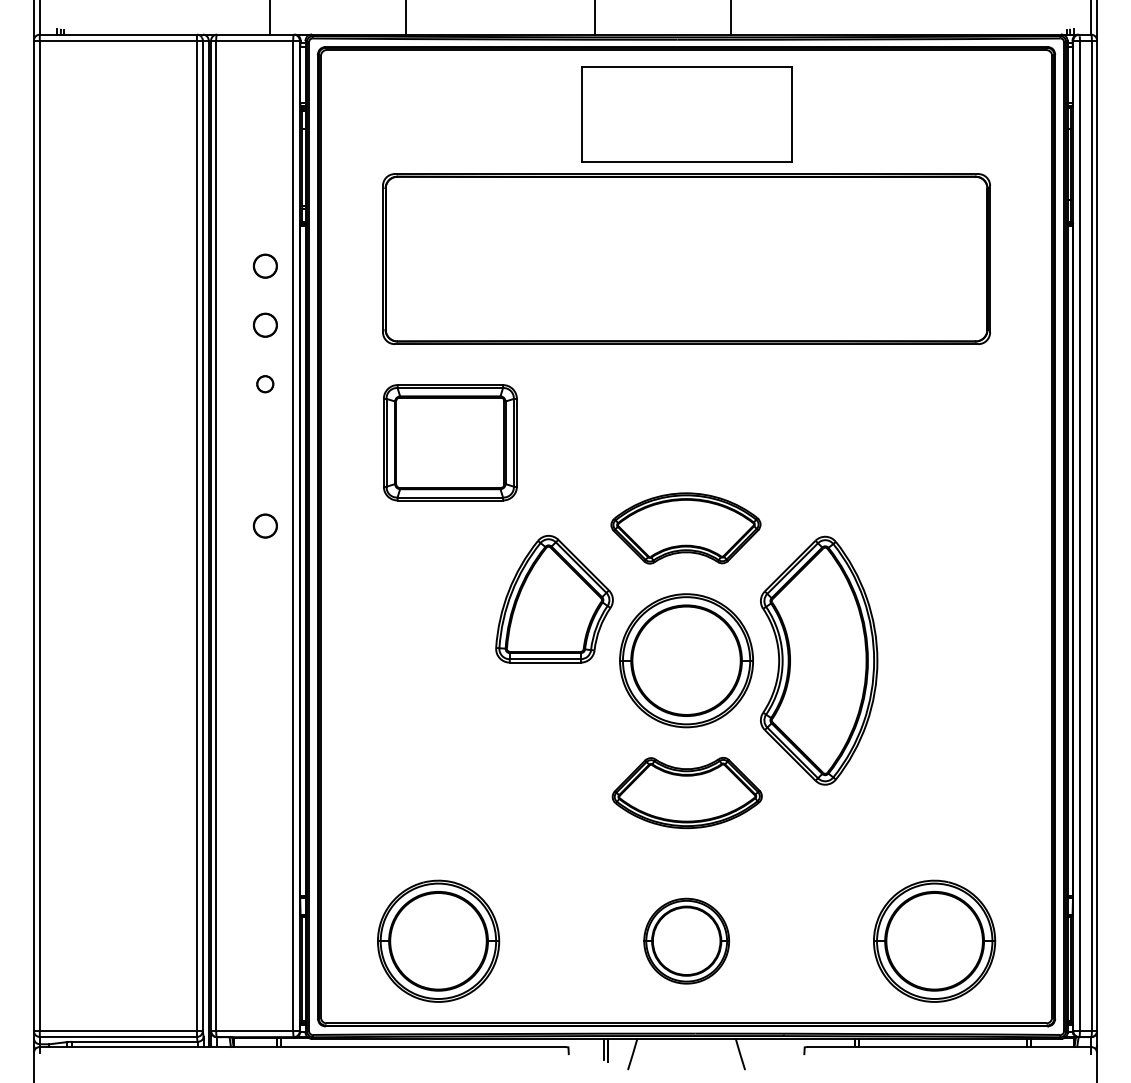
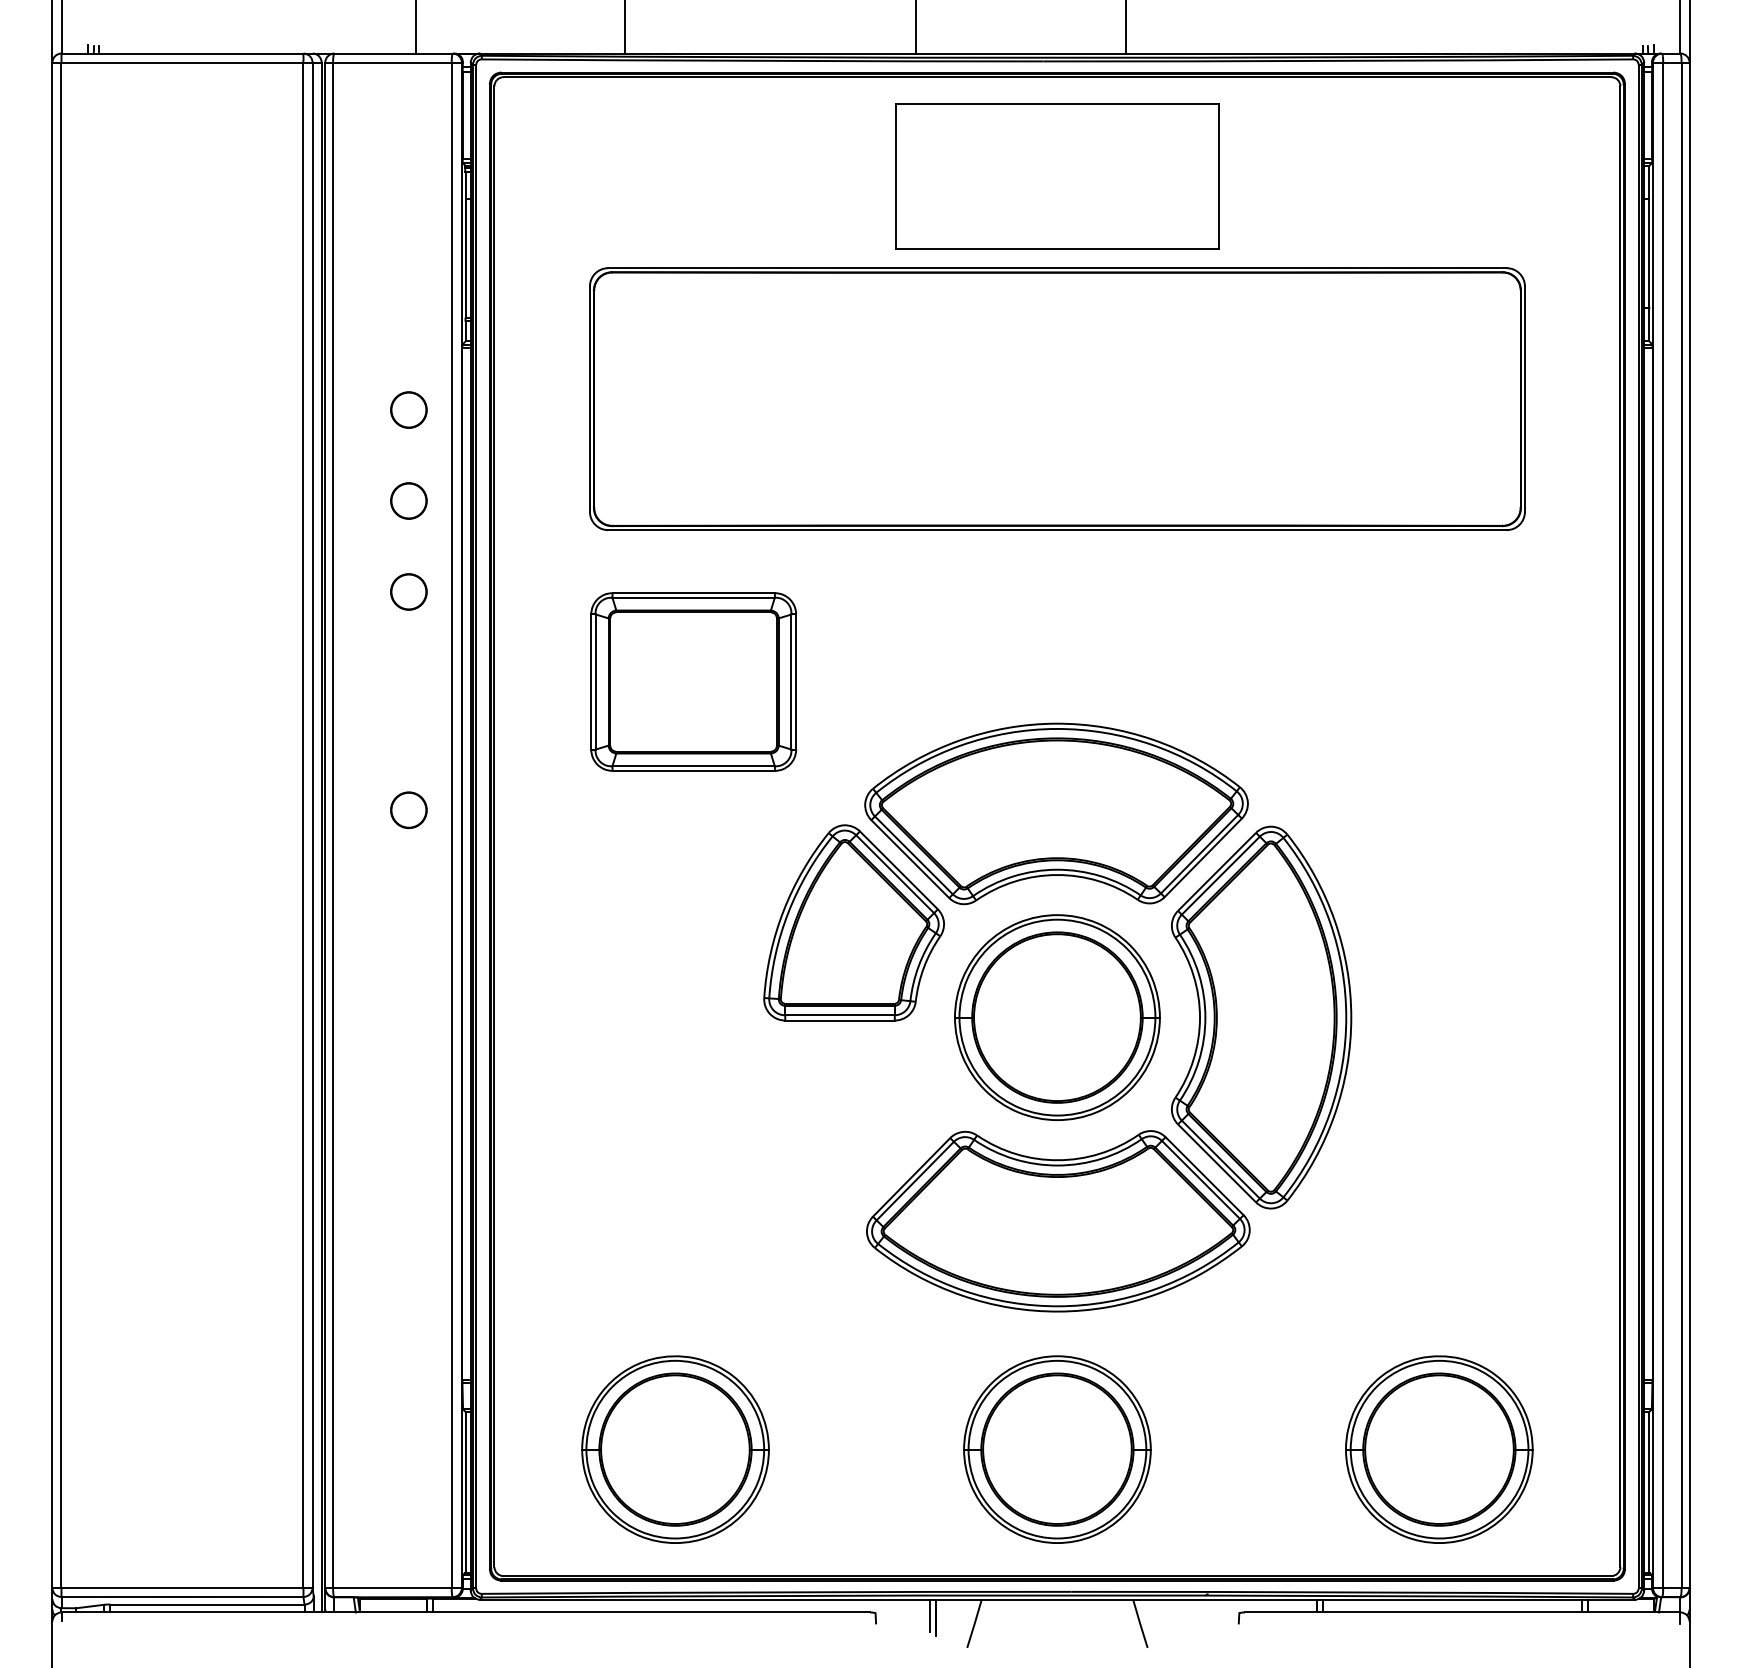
part: (264, 383) -> (407, 590), size x1.43
part: (685, 528) -> (1055, 813), size x1.67
part: (687, 792) -> (1058, 1220), size x1.67
part: (686, 940) -> (1057, 1448), size x1.43

